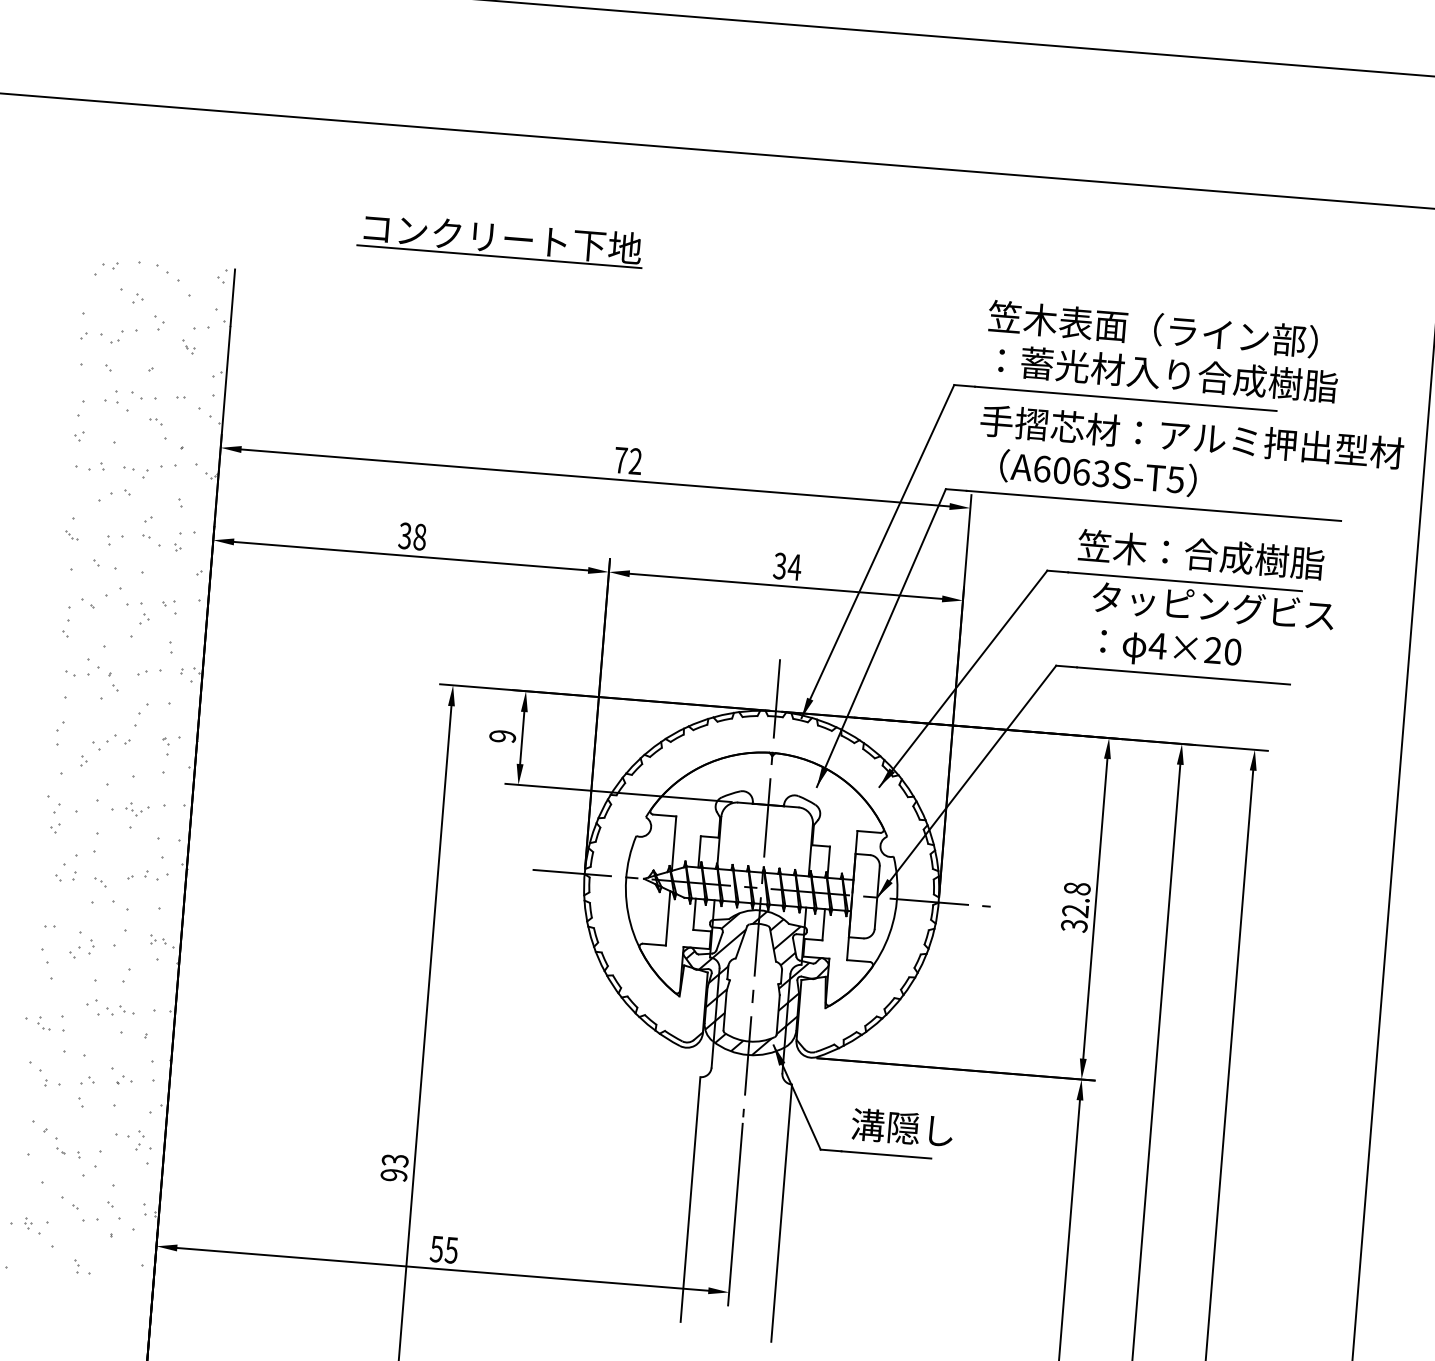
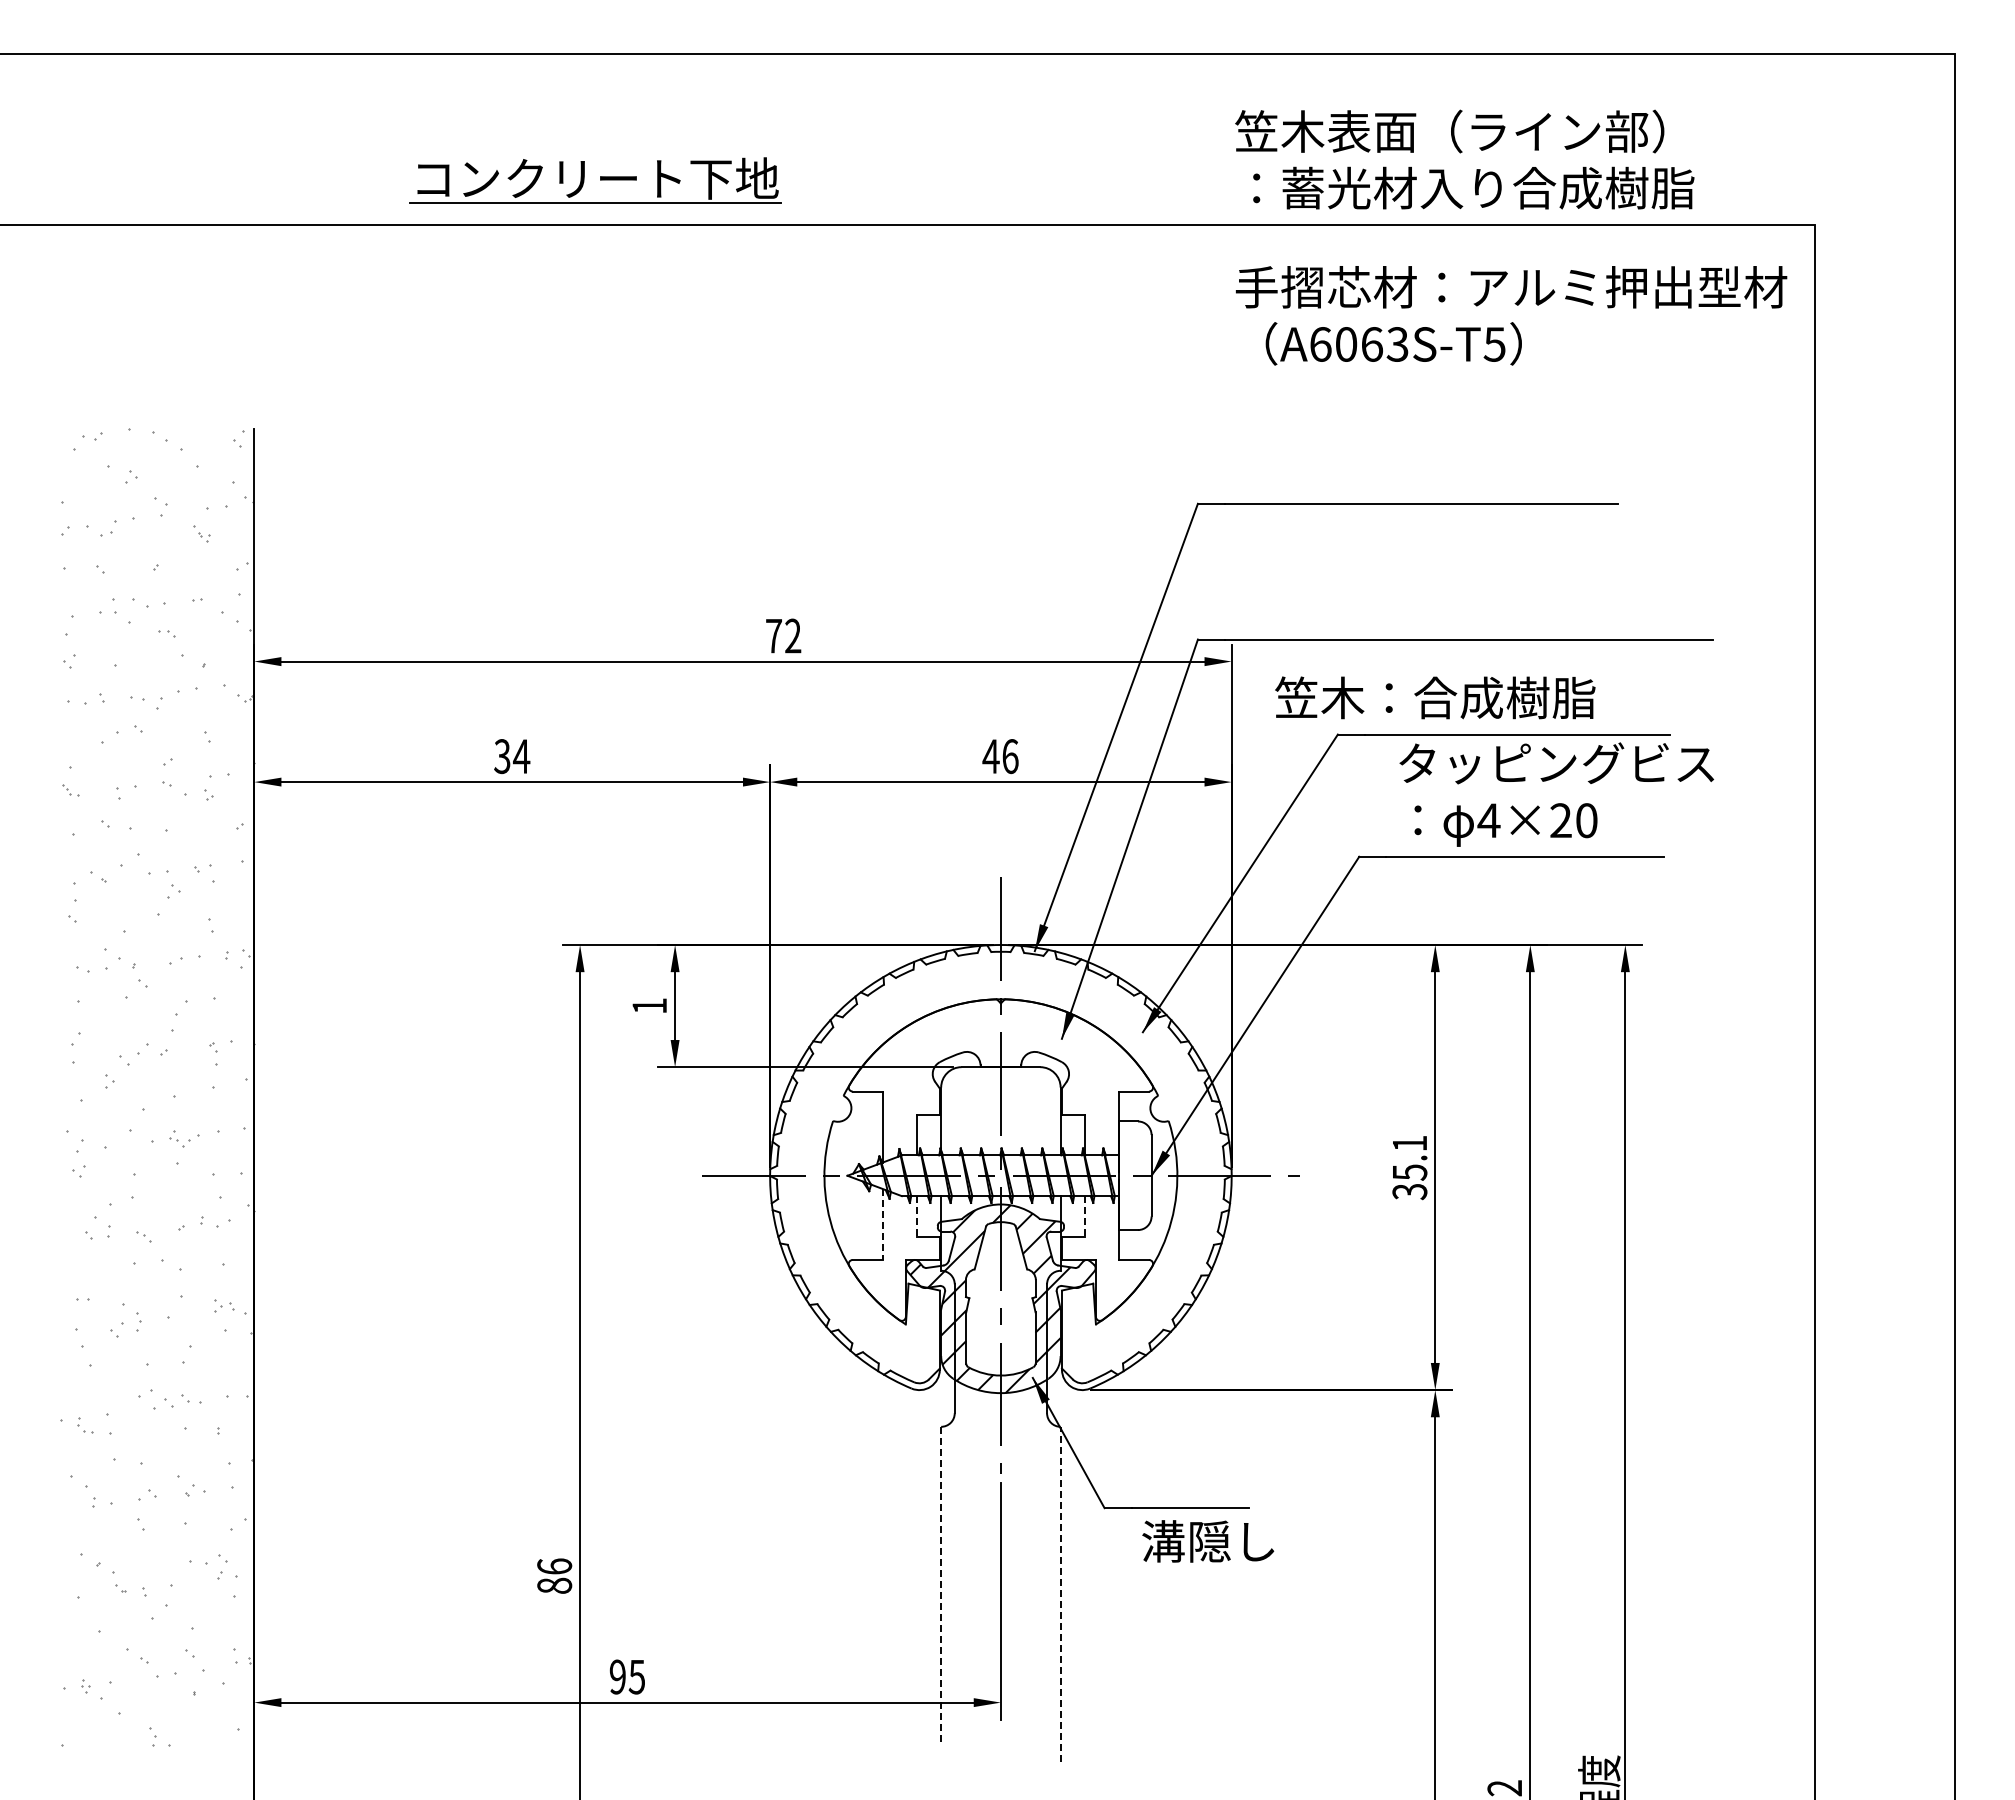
part: (500, 239) -> (595, 180), moved
text: (1162, 351) -> (1464, 159), moved
text: (1190, 458) -> (1511, 315), moved
text: (419, 537) -> (521, 756), 38 -> 34
text: (1201, 554) -> (1435, 697), moved
text: (787, 566) -> (1000, 756), 34 -> 46
text: (502, 736) -> (649, 1006), 9 -> 1
text: (1076, 899) -> (1409, 1157), 32.8 -> 35.1
line: (694, 914) -> (916, 1216), solid -> dashed
line: (667, 918) -> (882, 1224), solid -> dashed
line: (824, 924) -> (1085, 1216), solid -> dashed
text: (902, 1127) -> (1208, 1541), moved
text: (394, 1167) -> (554, 1575), 93 -> 86
line: (690, 1199) -> (941, 1586), solid -> dashed
line: (781, 1213) -> (1060, 1594), solid -> dashed
text: (436, 1248) -> (617, 1676), 55 -> 95

